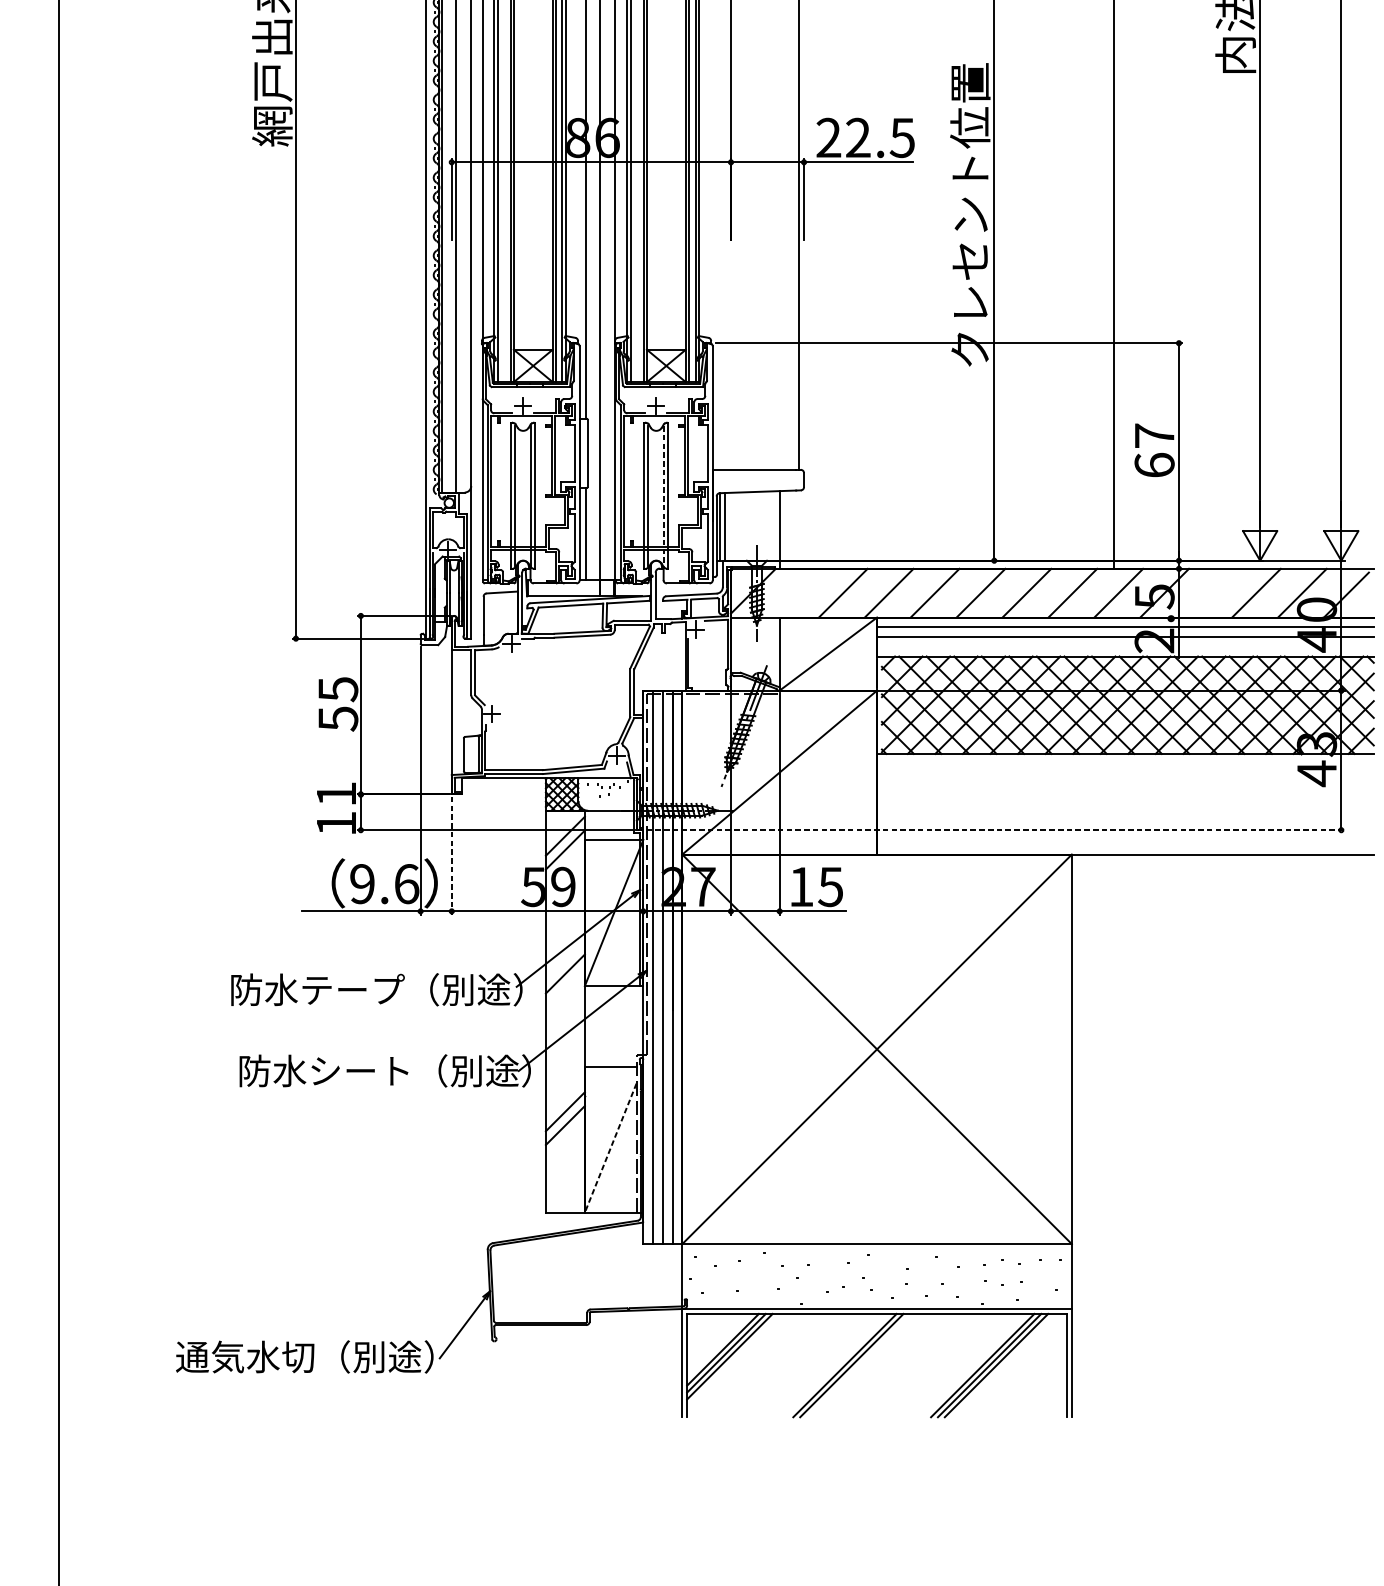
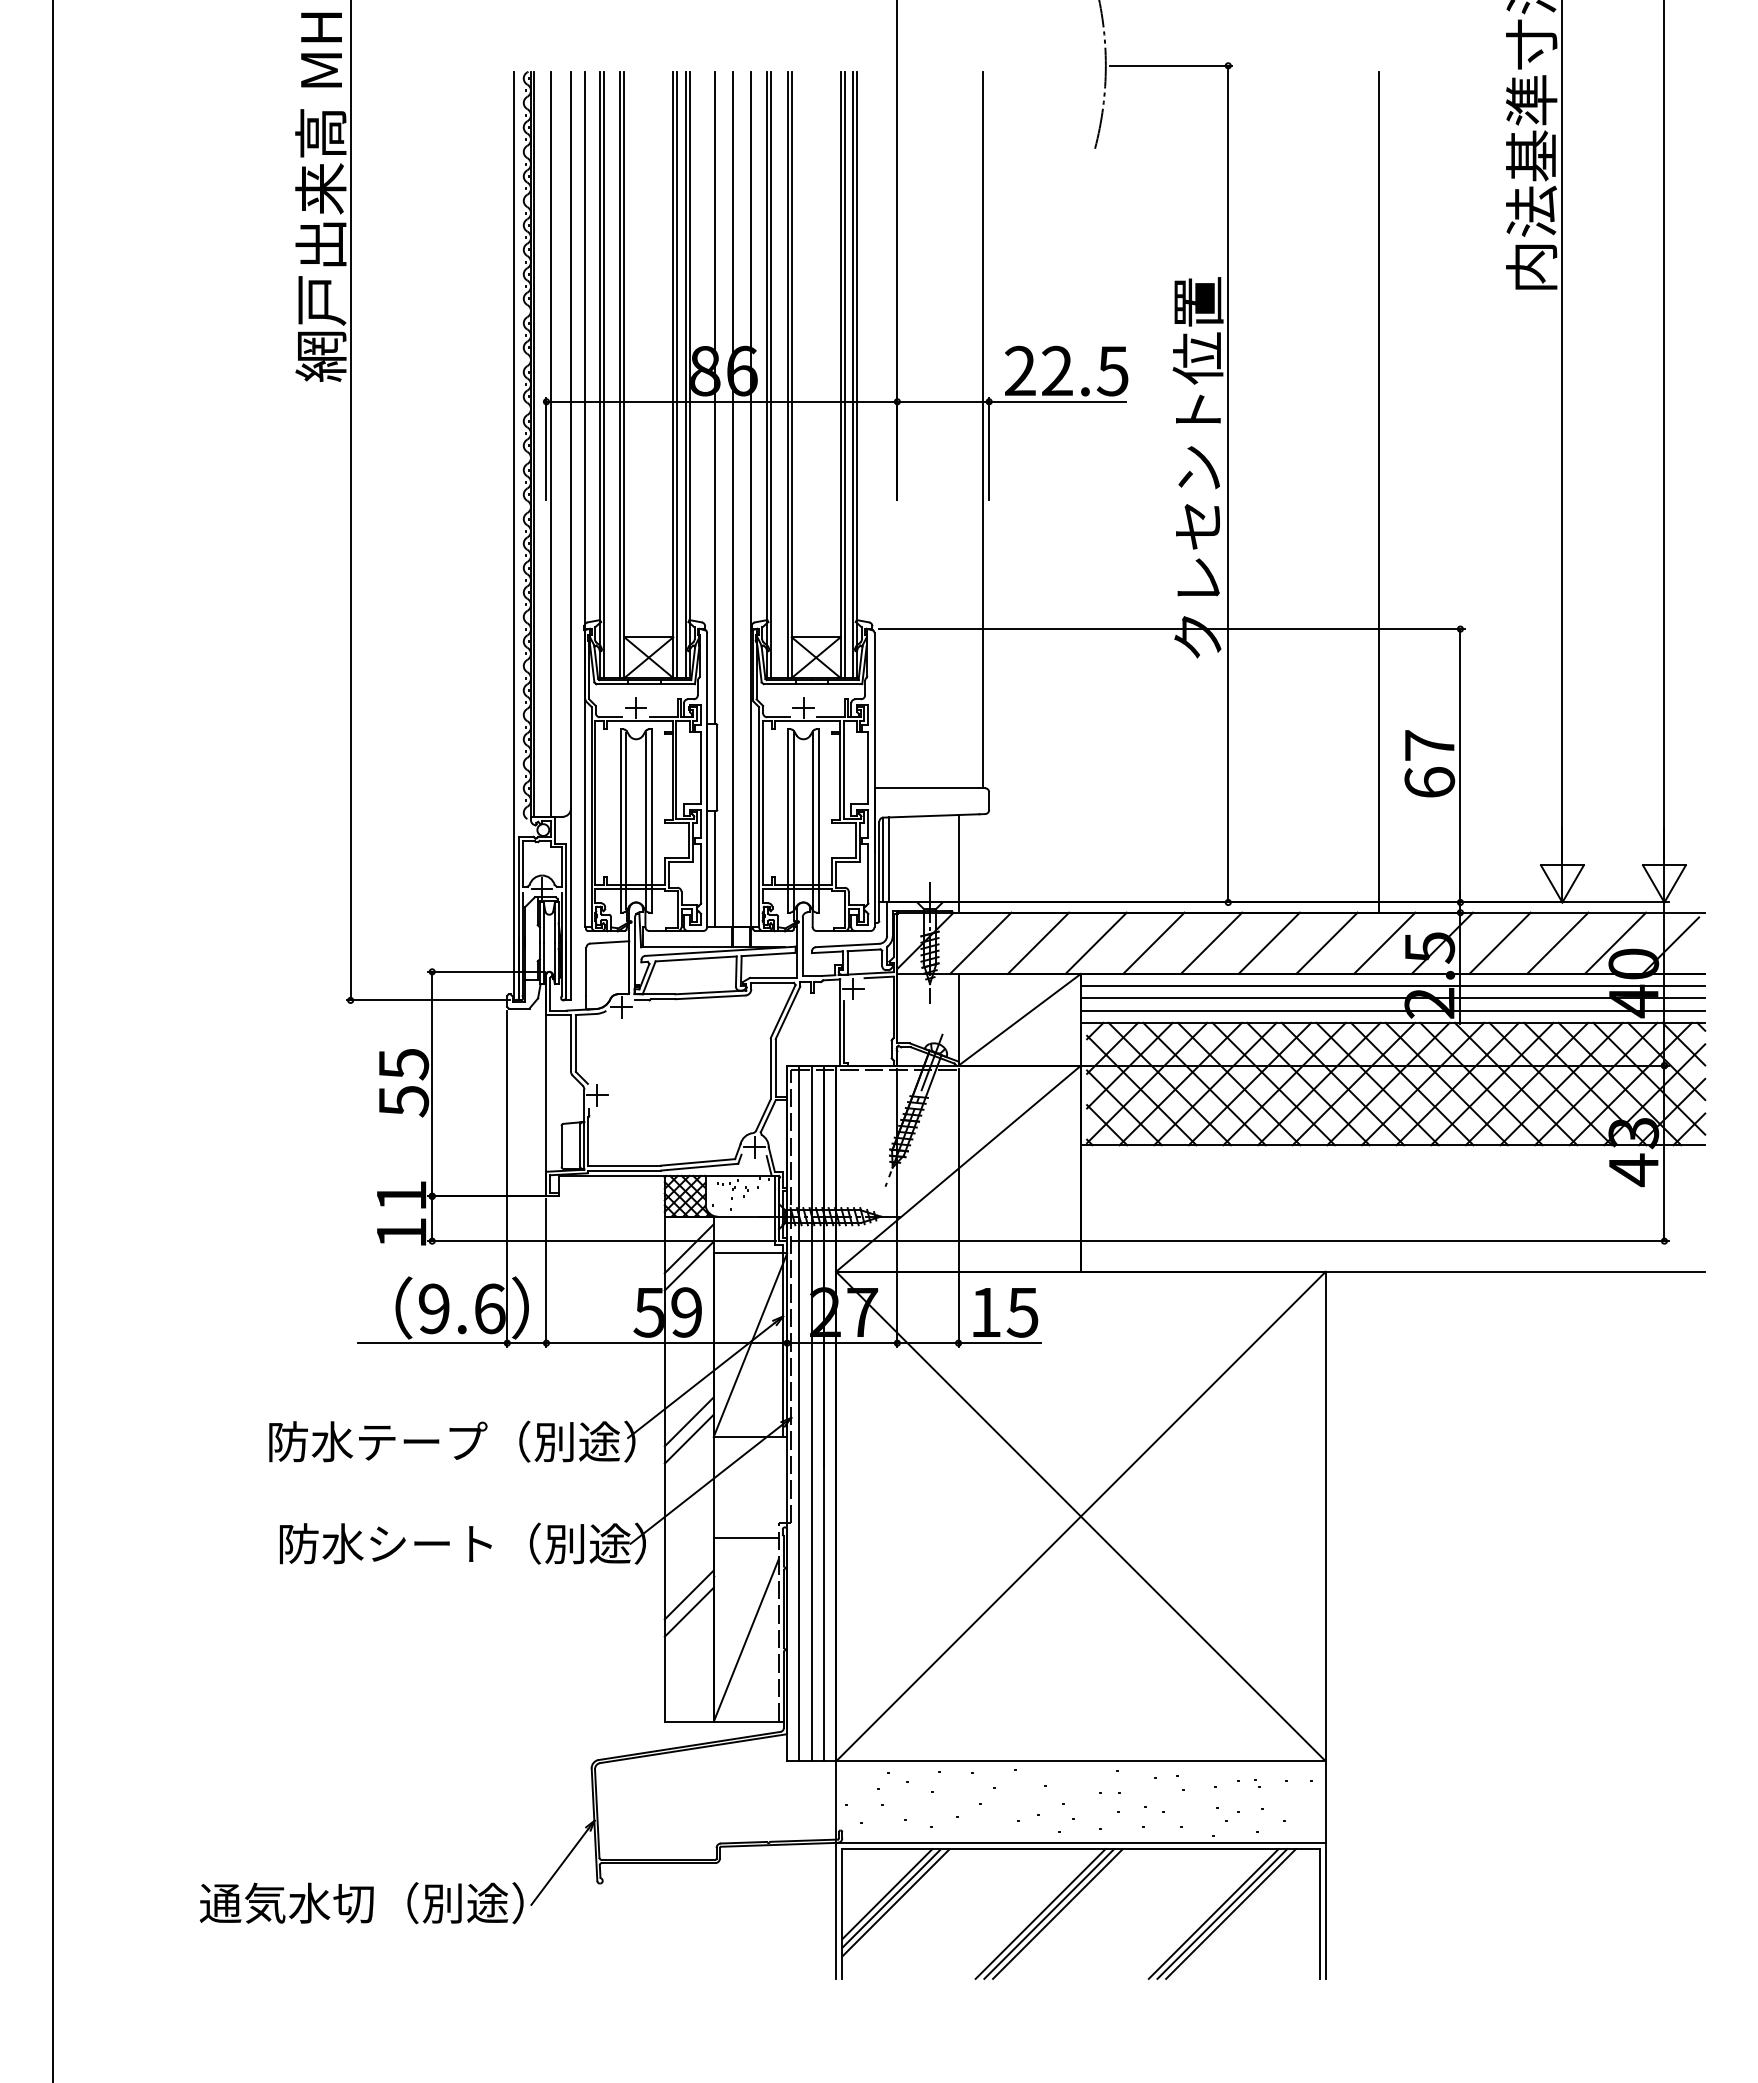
line: (664, 495) -> (813, 820), dashed -> solid
line: (797, 592) -> (980, 942), added
line: (1210, 592) -> (1499, 942), added
line: (1124, 646) -> (1392, 1010), added
line: (995, 830) -> (1229, 1241), dashed -> solid
line: (451, 855) -> (546, 1273), dashed -> solid
line: (564, 987) -> (688, 1438), added
line: (610, 1148) -> (746, 1641), dashed -> solid
line: (858, 1365) -> (1057, 1913), added

